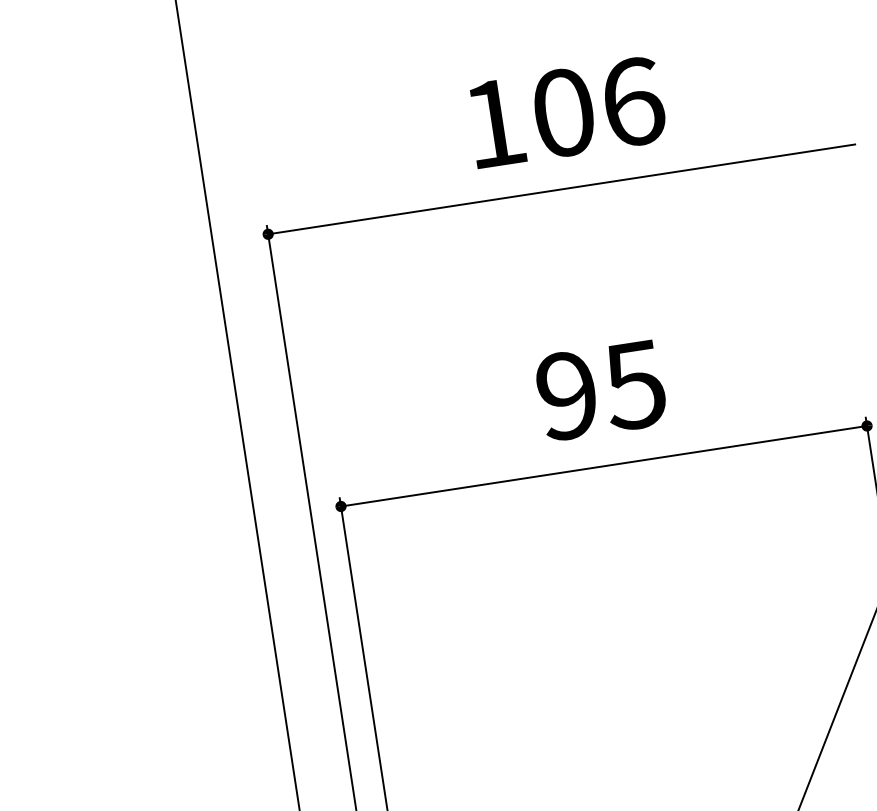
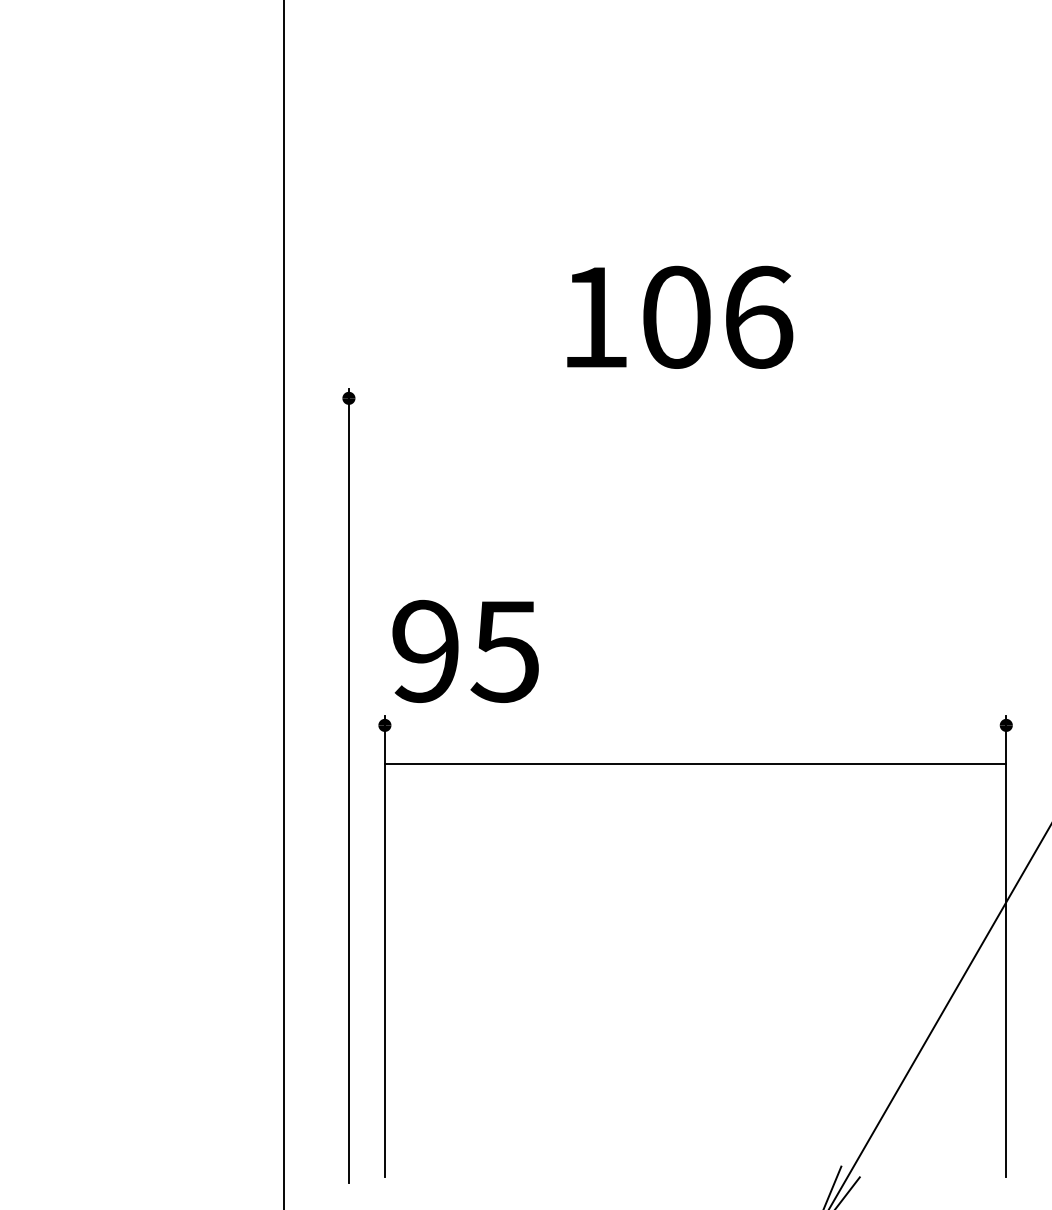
text: (566, 111) -> (680, 316), moved
line: (561, 189) -> (695, 398), removed
text: (601, 390) -> (465, 651), moved
line: (603, 466) -> (695, 764), moved

